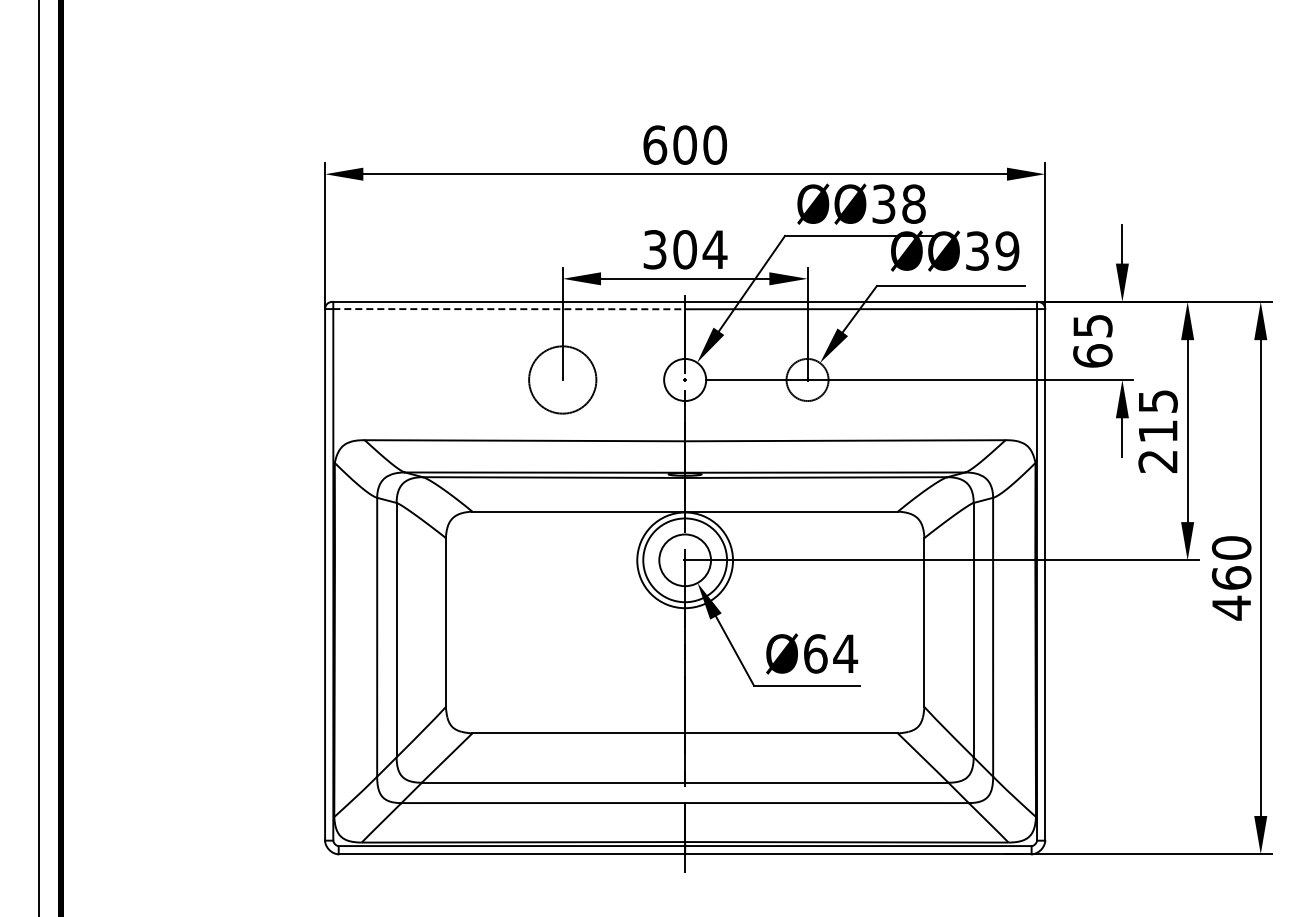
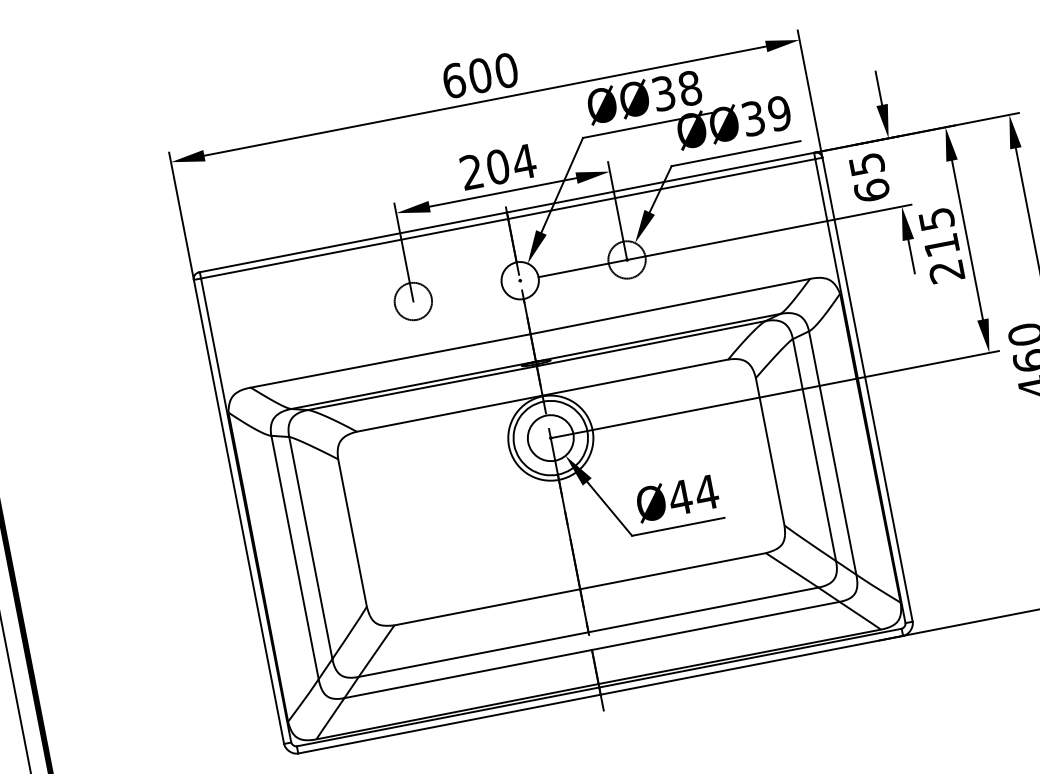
text: (654, 249) -> (471, 172), 304 -> 204
line: (509, 309) -> (354, 249), dashed -> solid
circle: (562, 379) -> (413, 301), size x0.62
text: (815, 653) -> (680, 497), Ø64 -> Ø44

